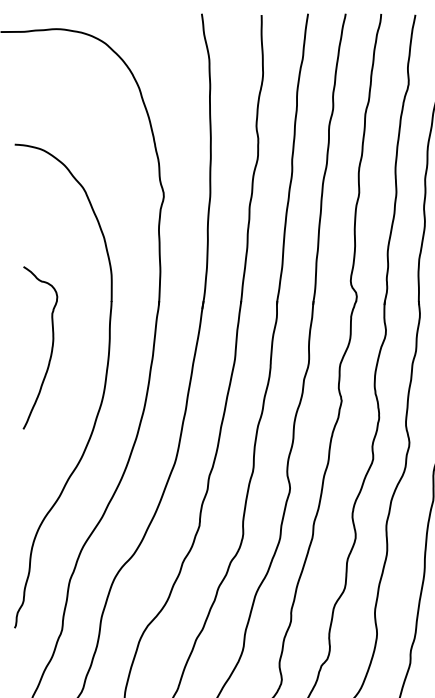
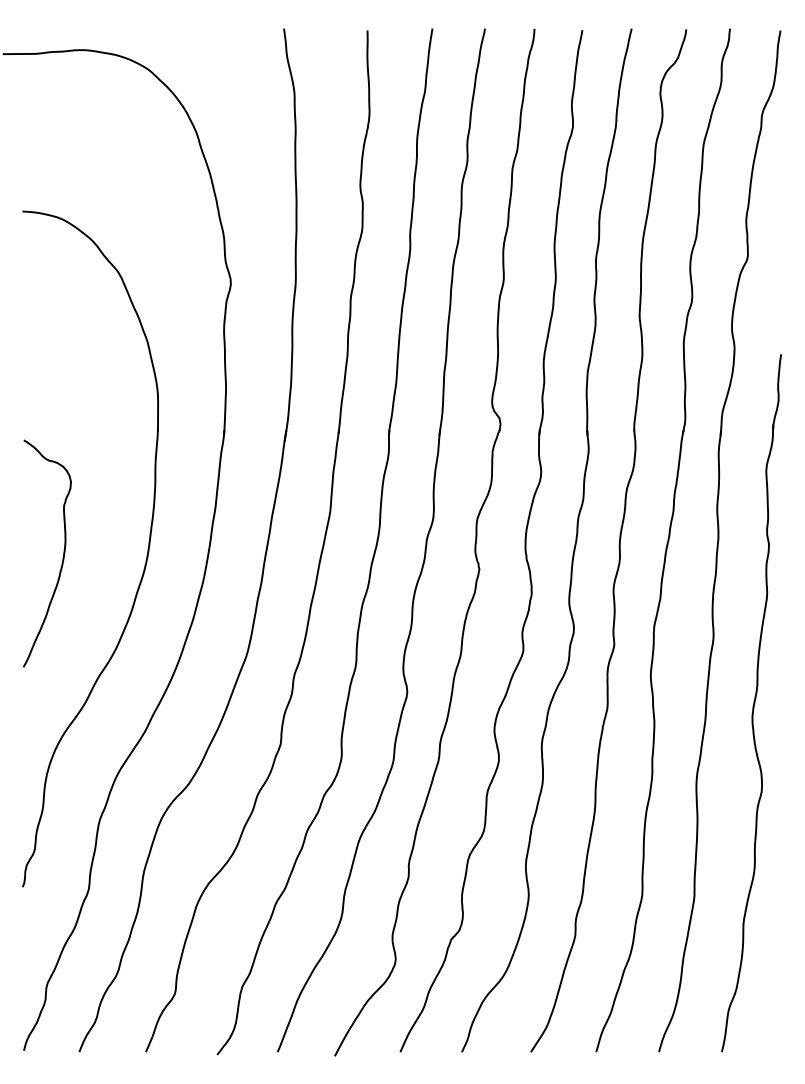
curve: (51, 350) -> (62, 557), moved

